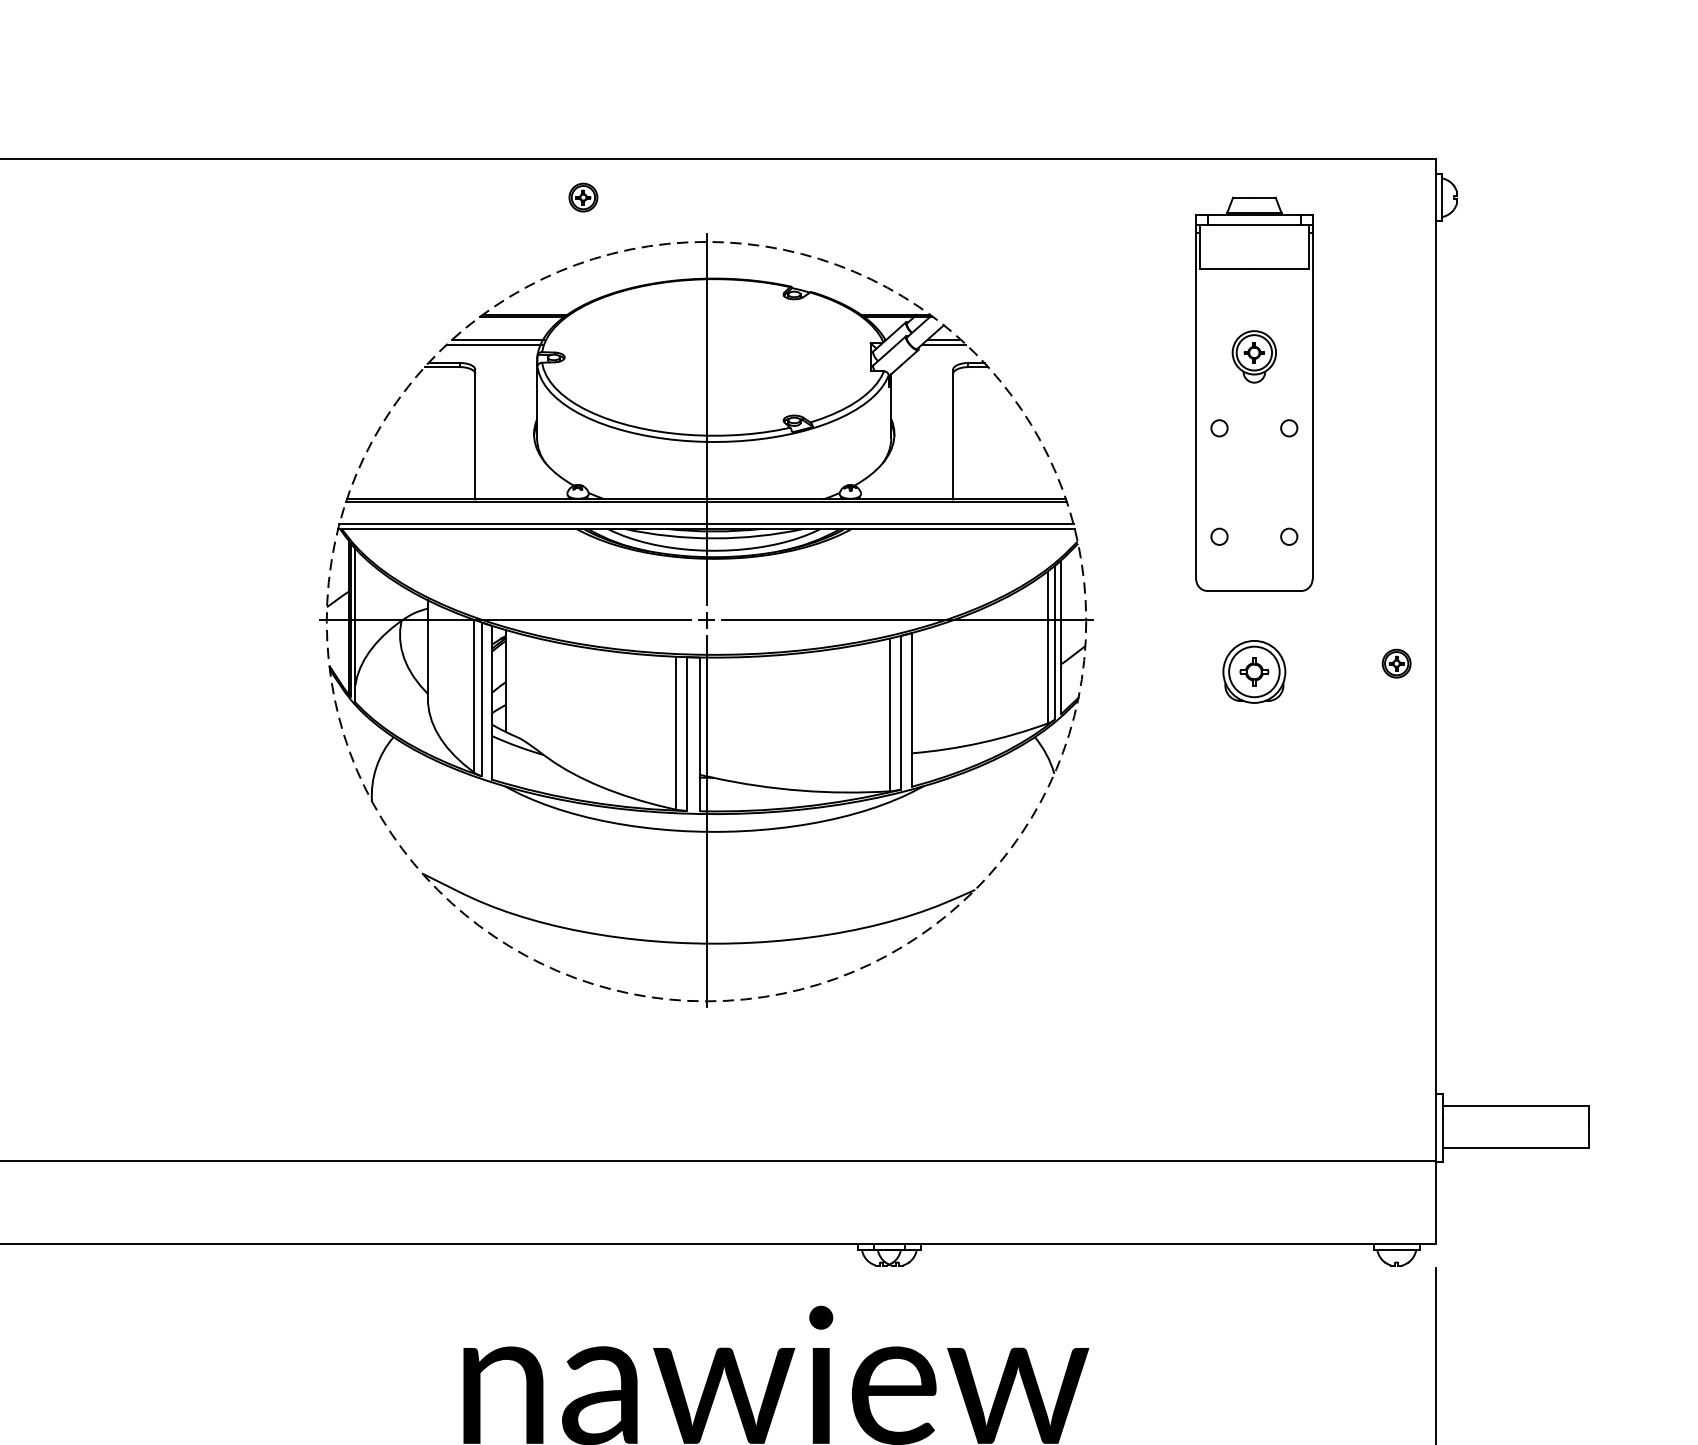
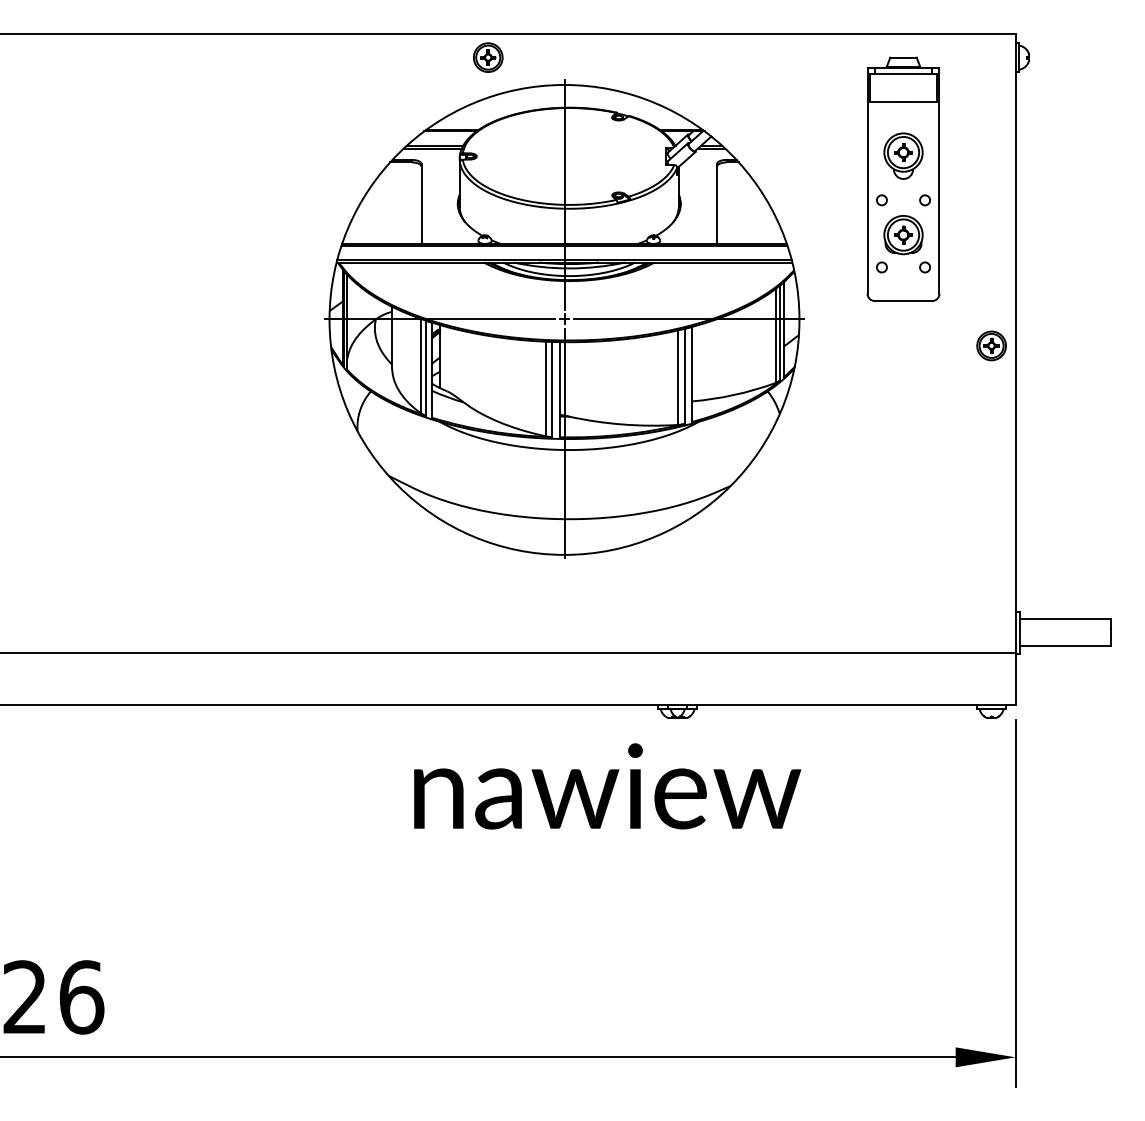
part: (583, 197) -> (488, 57), size x1.67
part: (1254, 355) -> (903, 155), size x1.43
circle: (706, 620) -> (564, 319), dashed -> solid
part: (1396, 662) -> (991, 345), size x1.67
part: (1254, 672) -> (903, 235), moved

